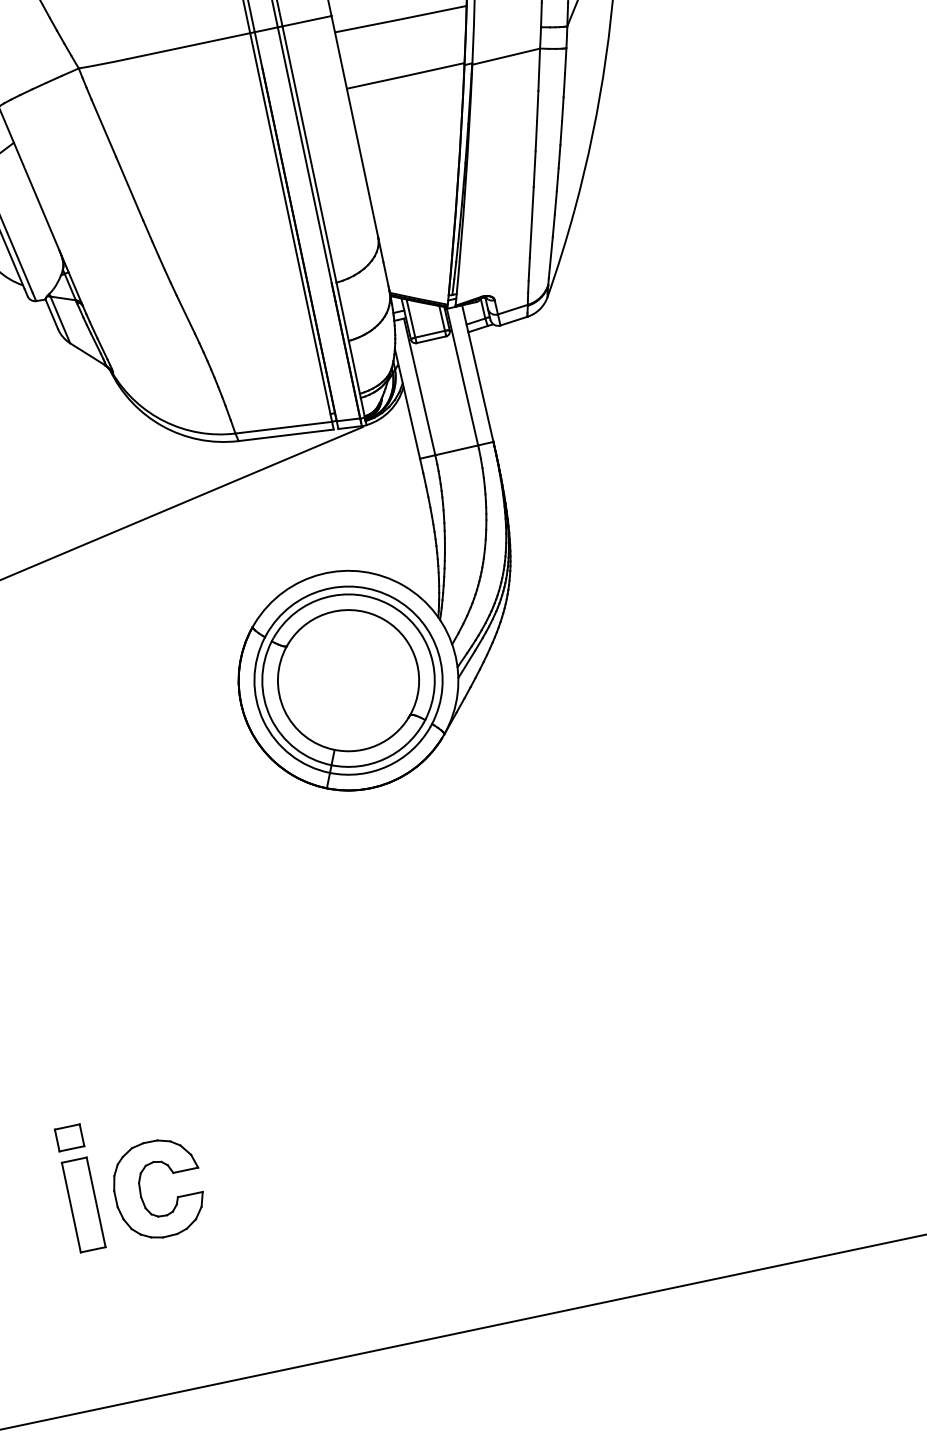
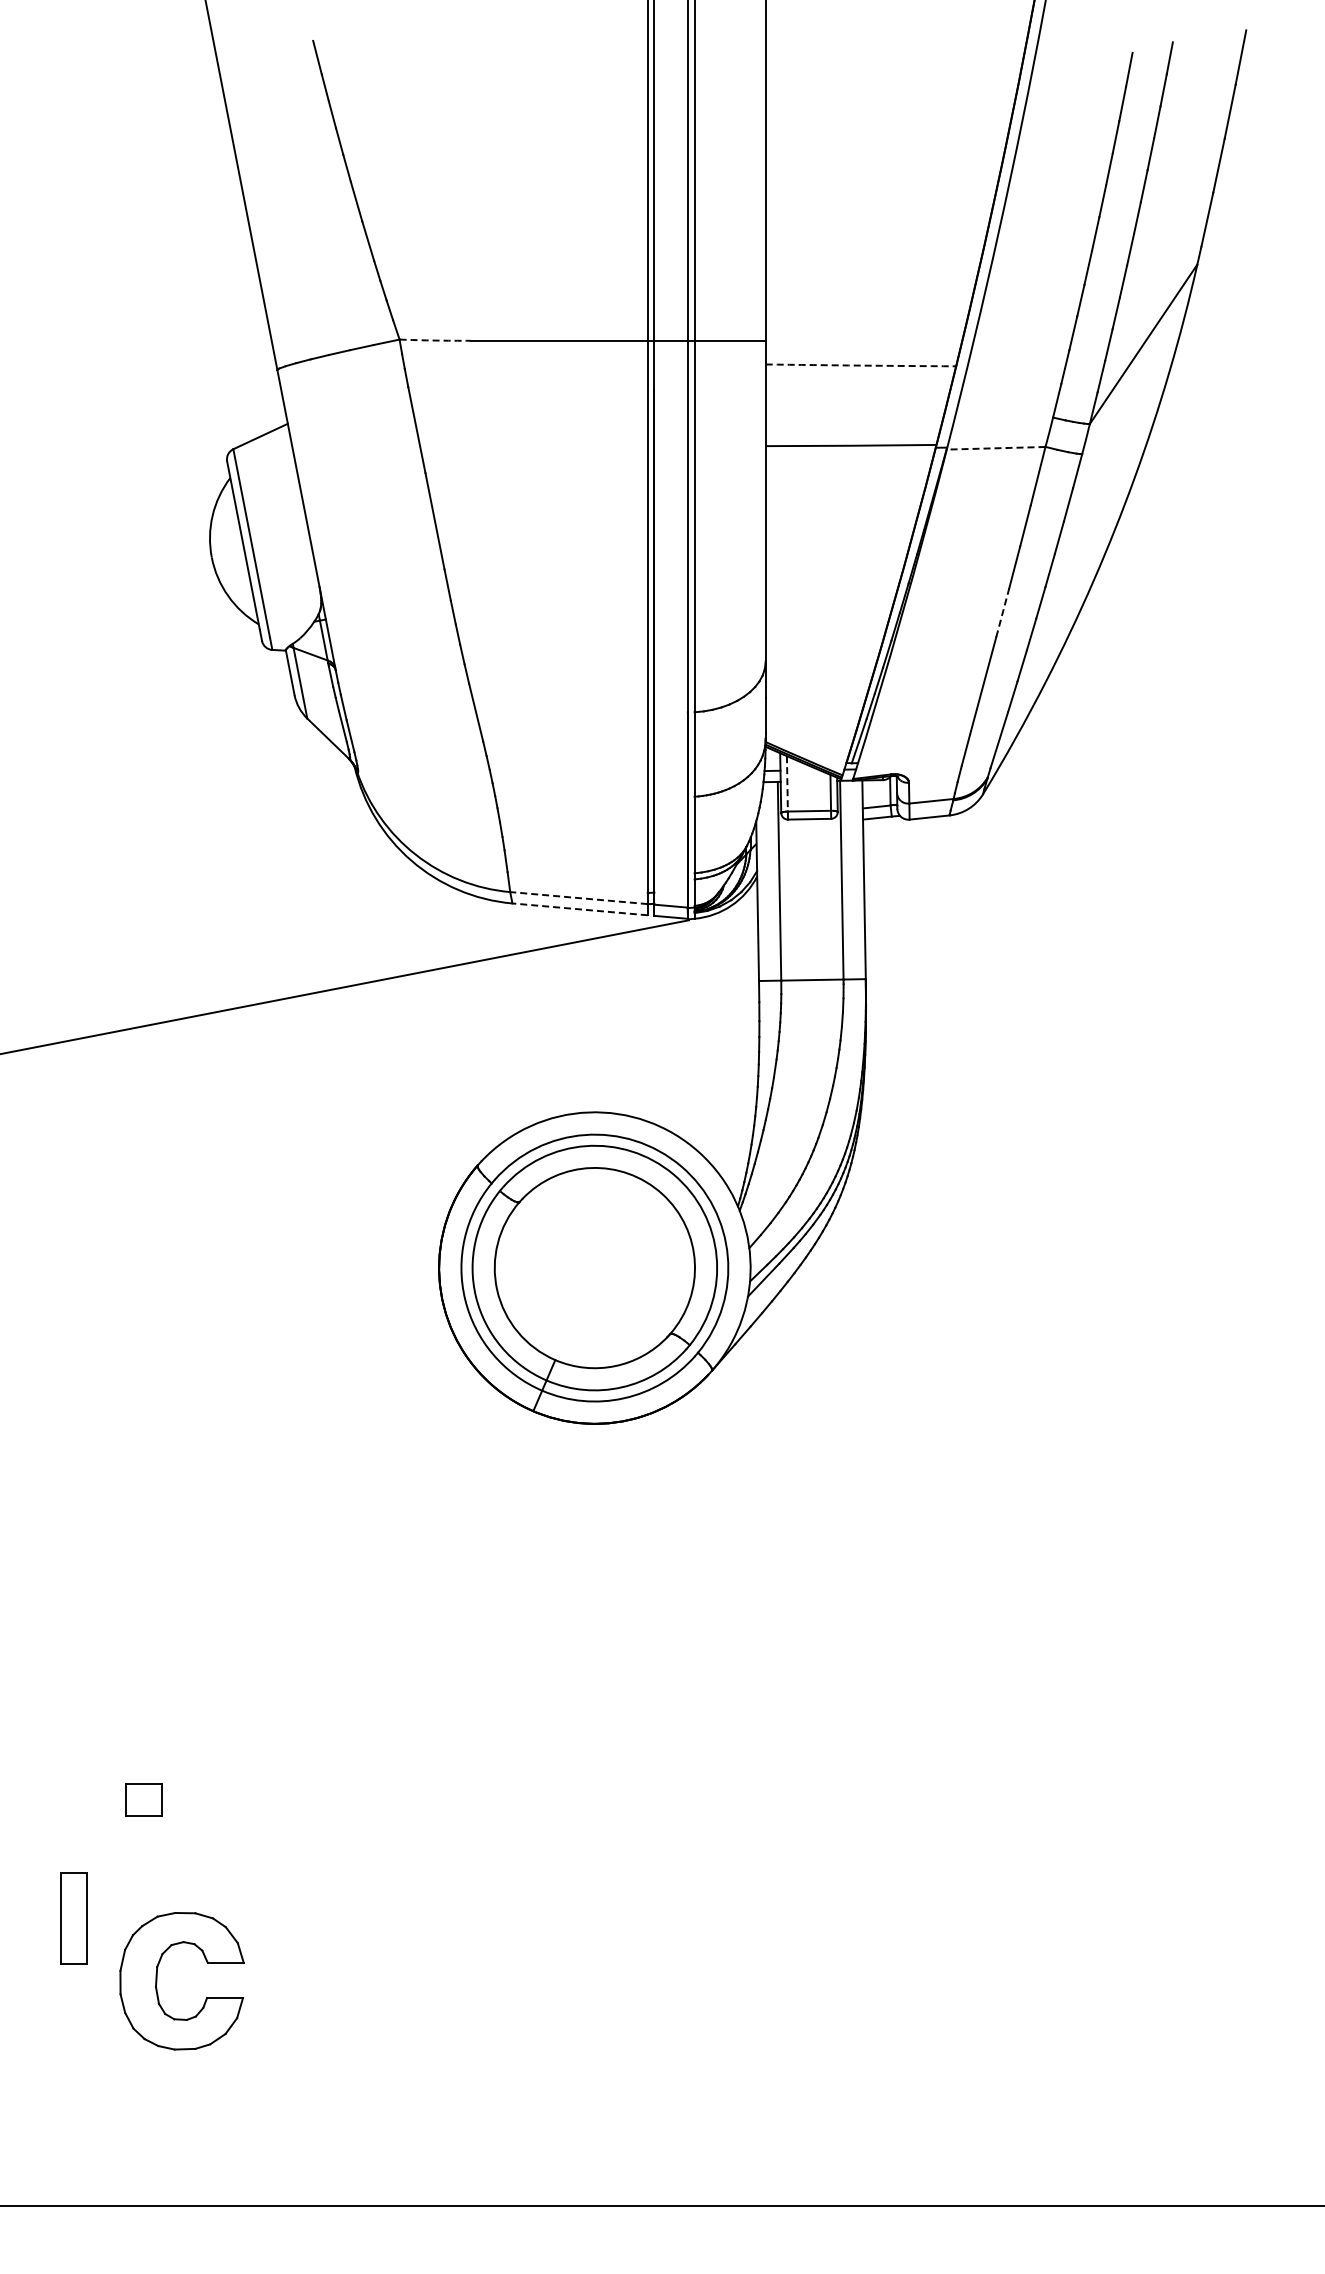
arc: (400, 19) -> (860, 365), solid -> dashed
line: (505, 56) -> (995, 448), solid -> dashed
arc: (103, 63) -> (435, 340), solid -> dashed
line: (534, 169) -> (1002, 612), solid -> dashed
line: (410, 318) -> (787, 783), solid -> dashed
line: (283, 428) -> (578, 898), solid -> dashed
line: (286, 435) -> (580, 909), solid -> dashed
part: (69, 1137) -> (143, 1799), moved
part: (141, 1193) -> (157, 1981), moved
part: (83, 1204) -> (73, 1917), size x0.7

